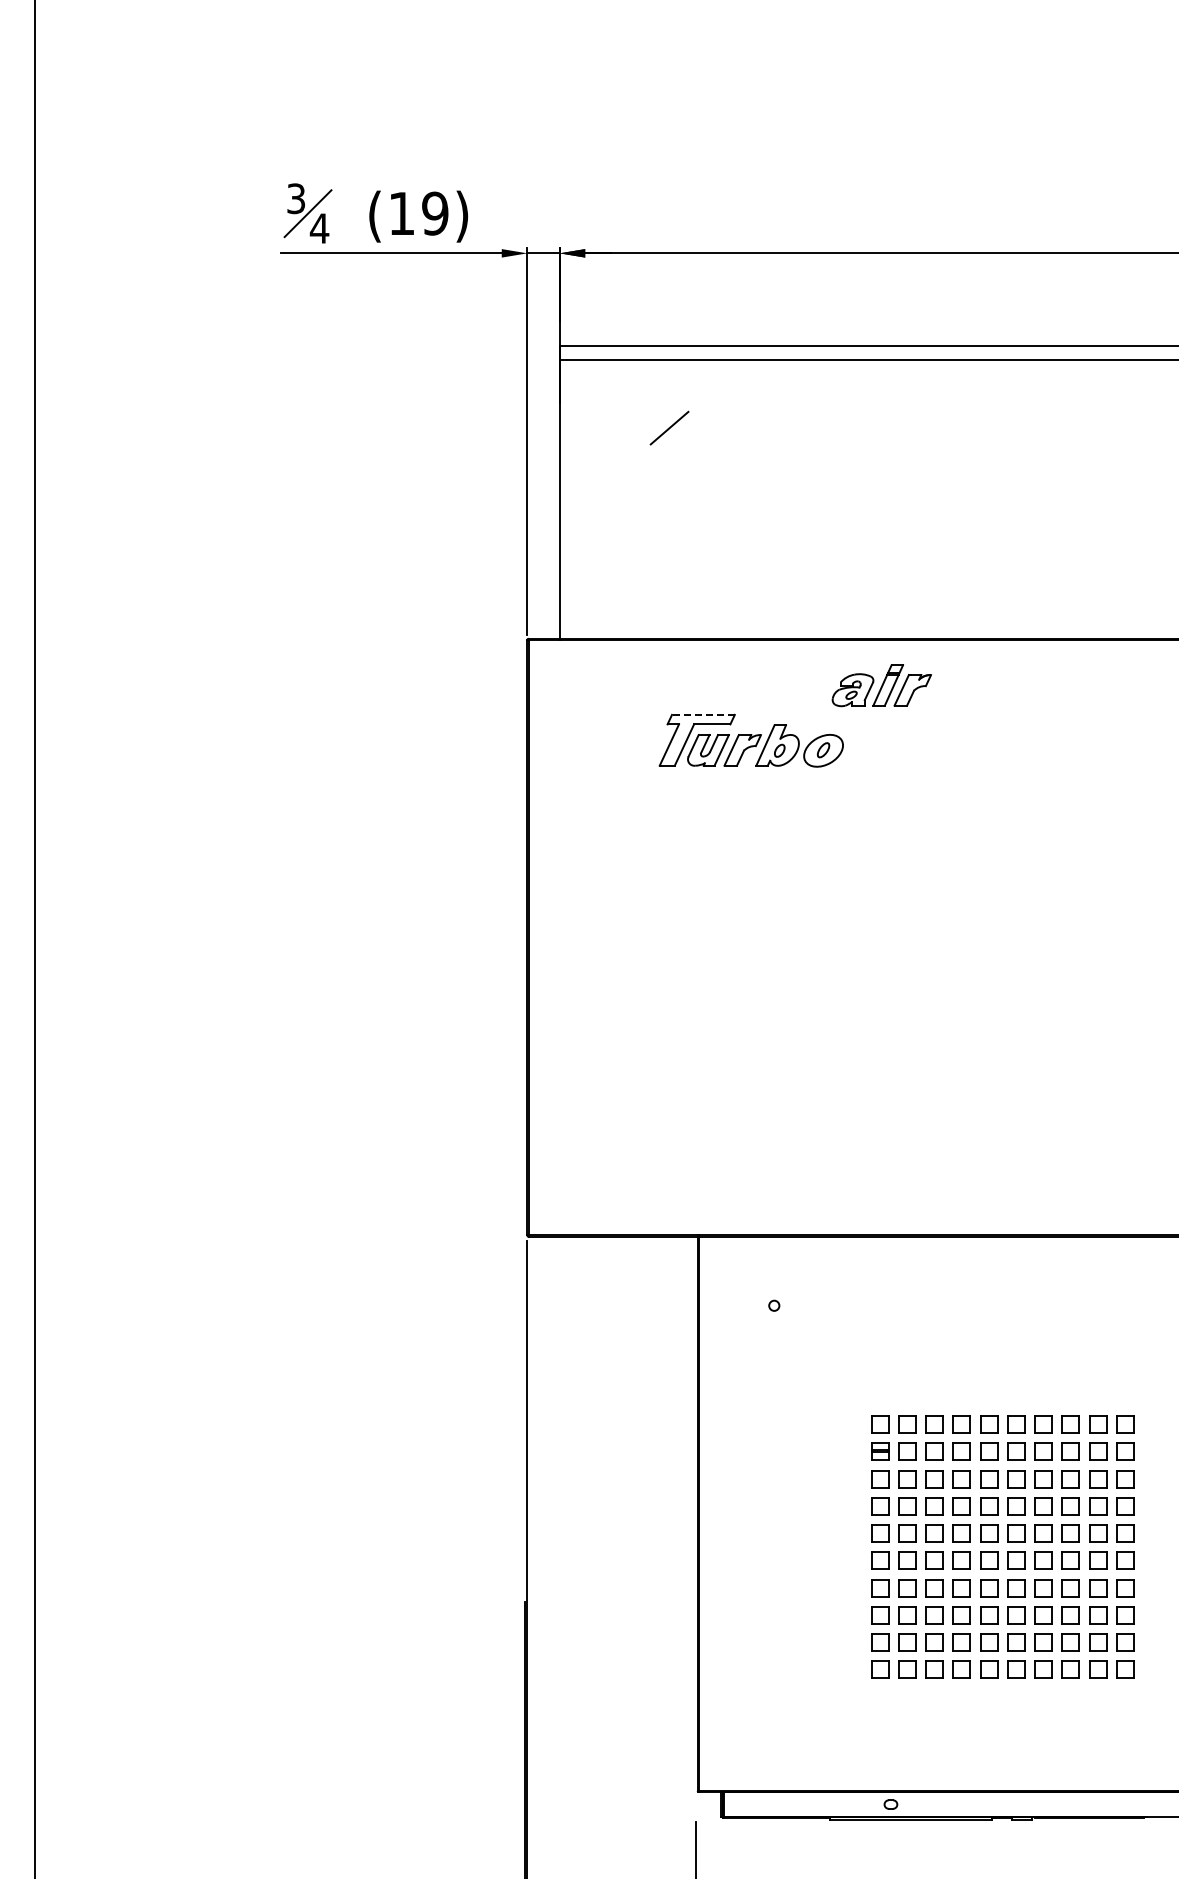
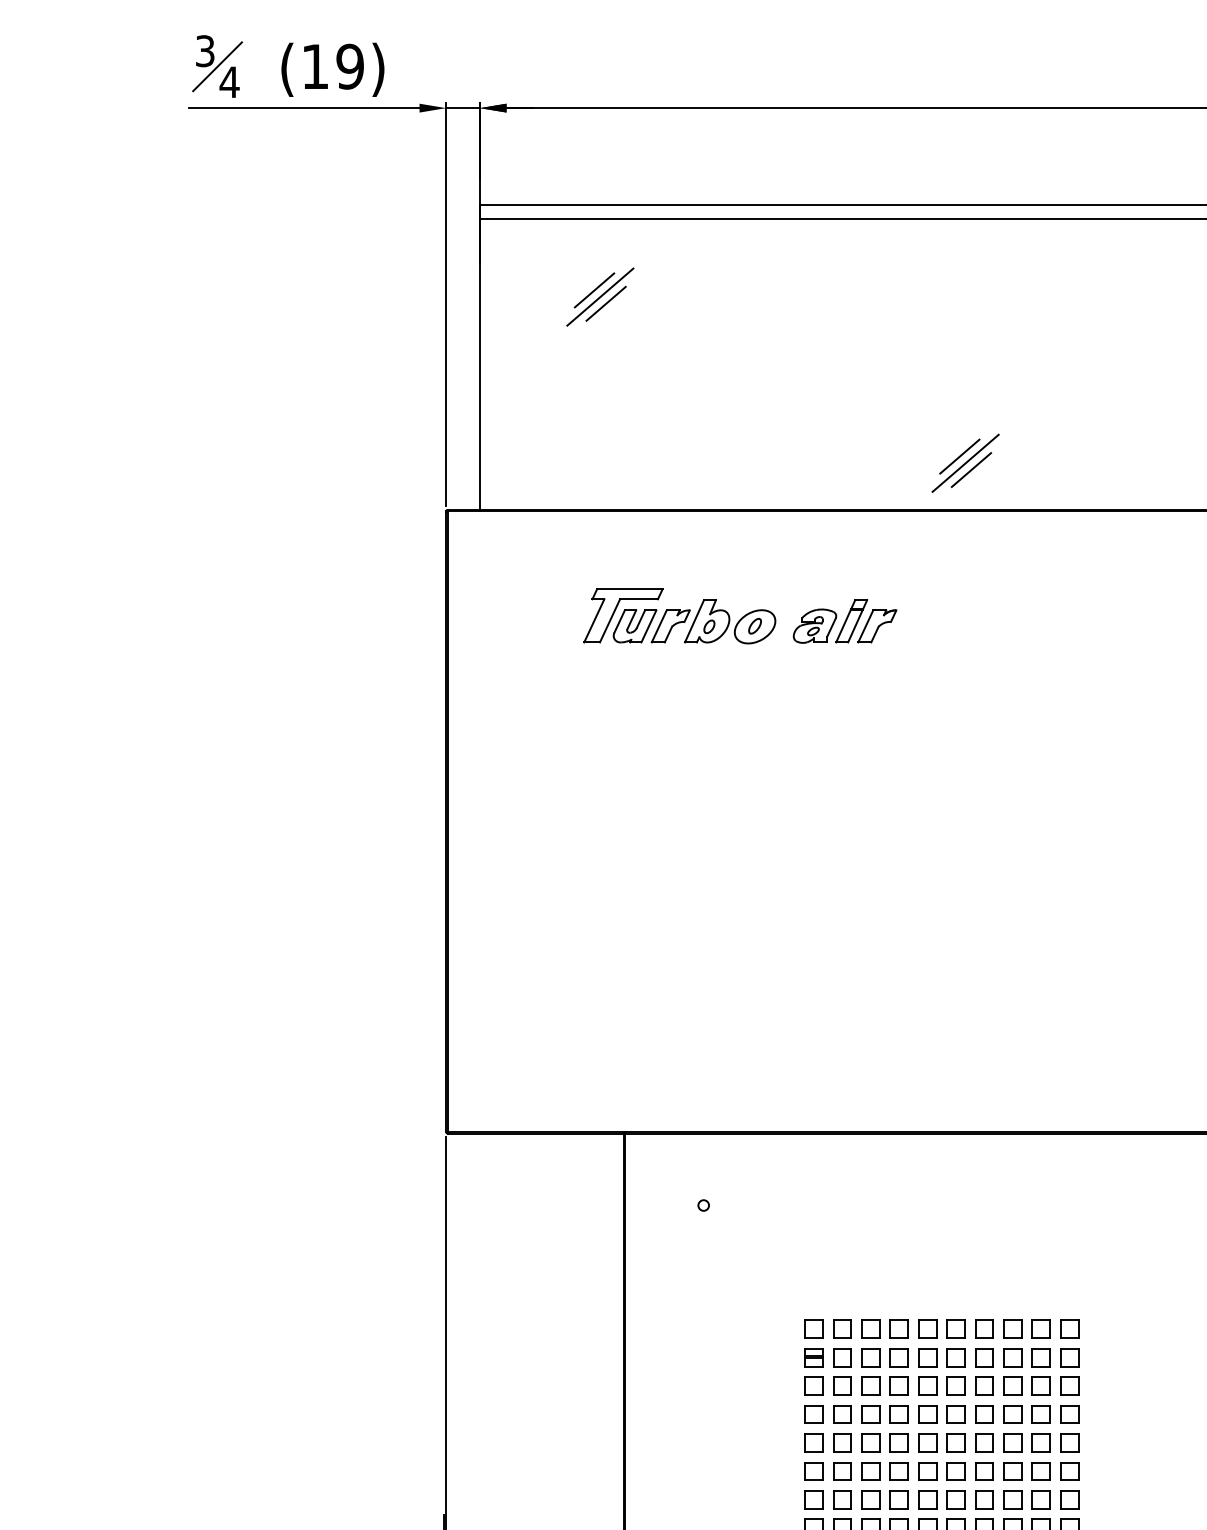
line: (674, 434) -> (599, 297), added
line: (680, 440) -> (605, 303), added
line: (1019, 587) -> (959, 456), added
line: (1025, 593) -> (965, 462), added
line: (1030, 600) -> (970, 470), added
part: (881, 685) -> (844, 621), moved
line: (702, 714) -> (628, 588), dashed -> solid

